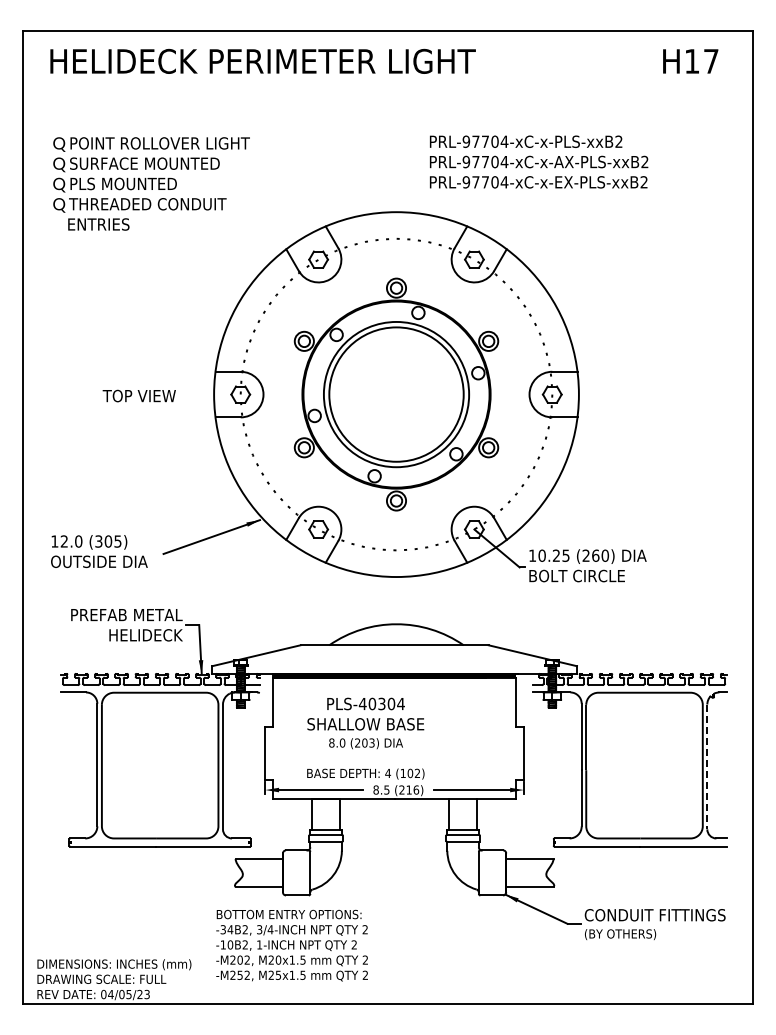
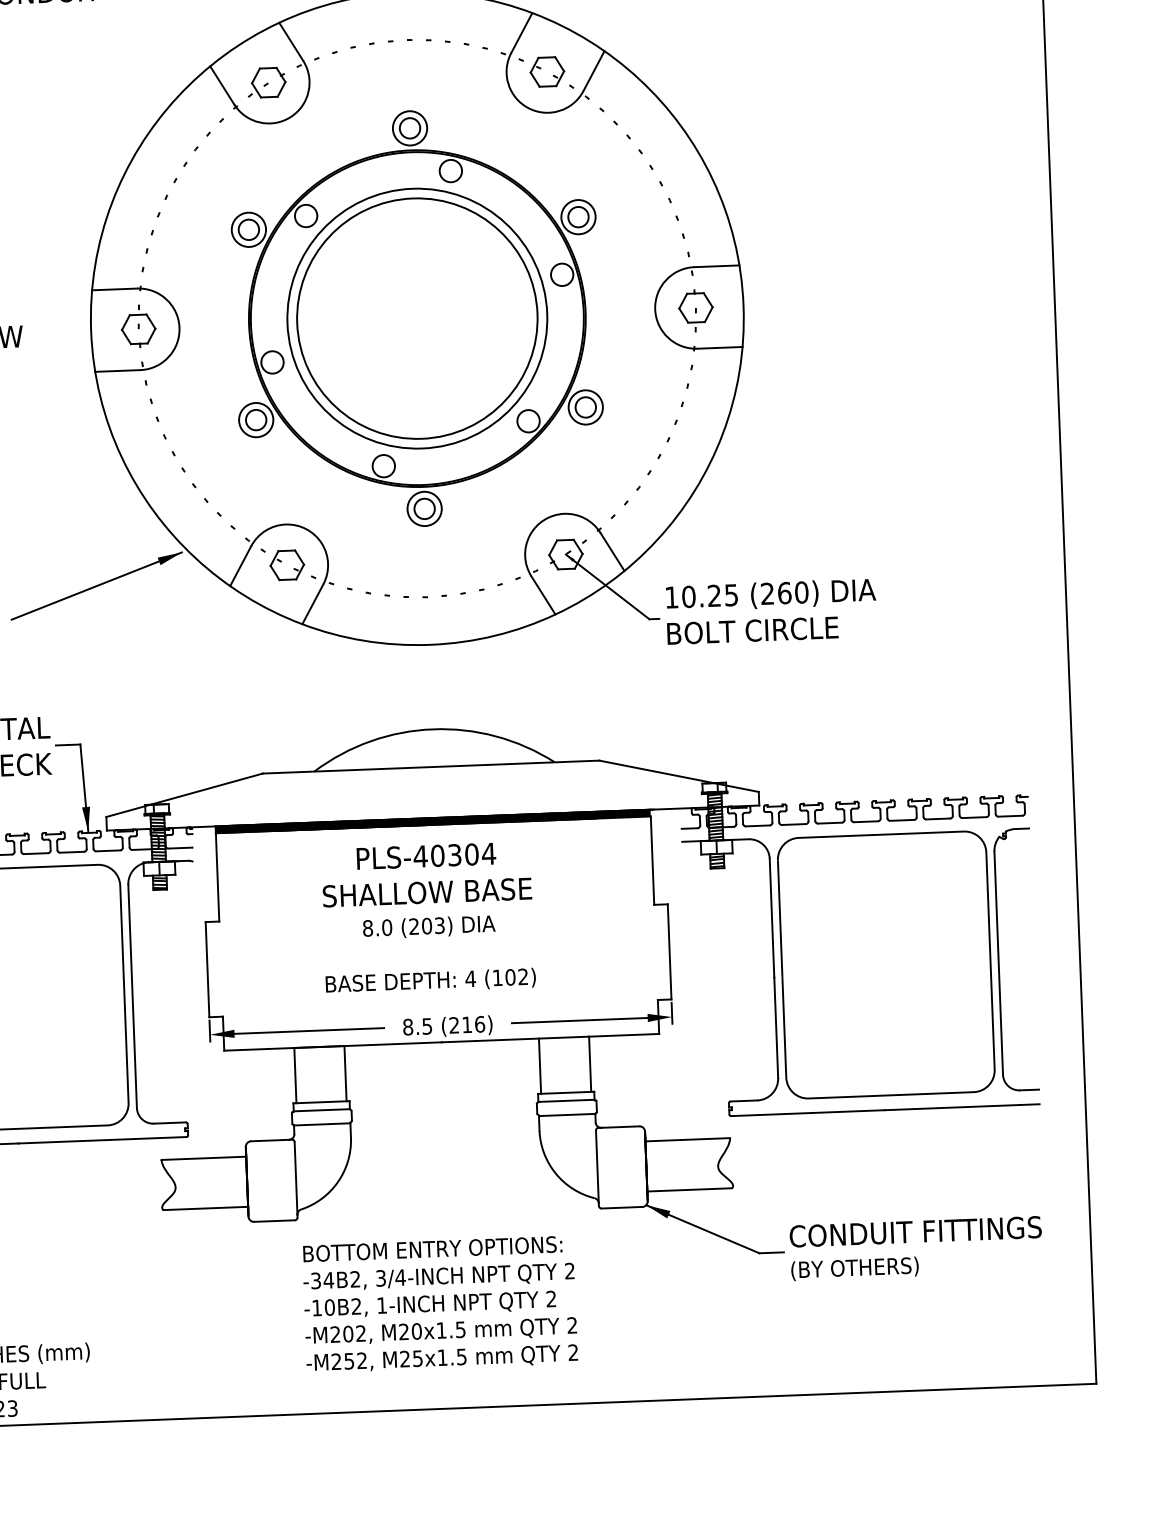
text: (365, 738) -> (427, 917), moved
line: (707, 767) -> (999, 964), dashed -> solid
text: (291, 945) -> (439, 1304), moved

